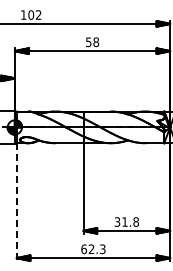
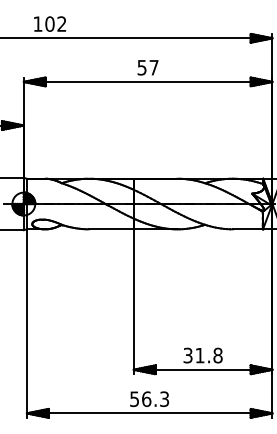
text: (96, 42) -> (154, 68), 58 -> 57
line: (16, 202) -> (26, 324), dashed -> solid
text: (87, 249) -> (140, 399), 62.3 -> 56.3

